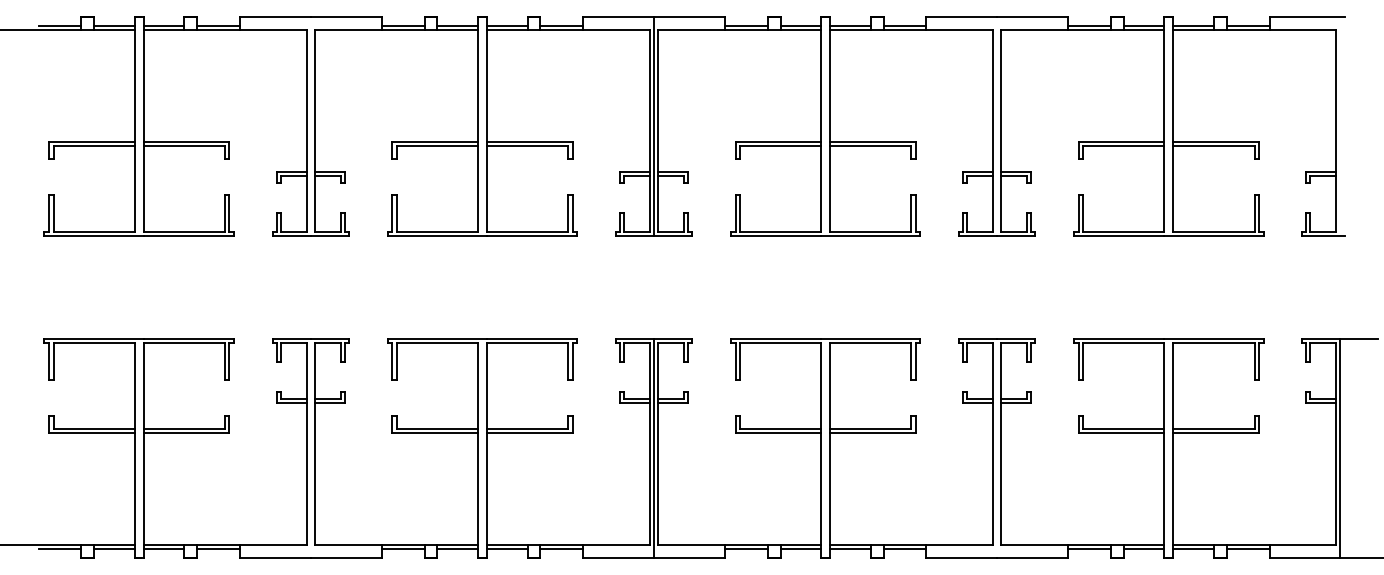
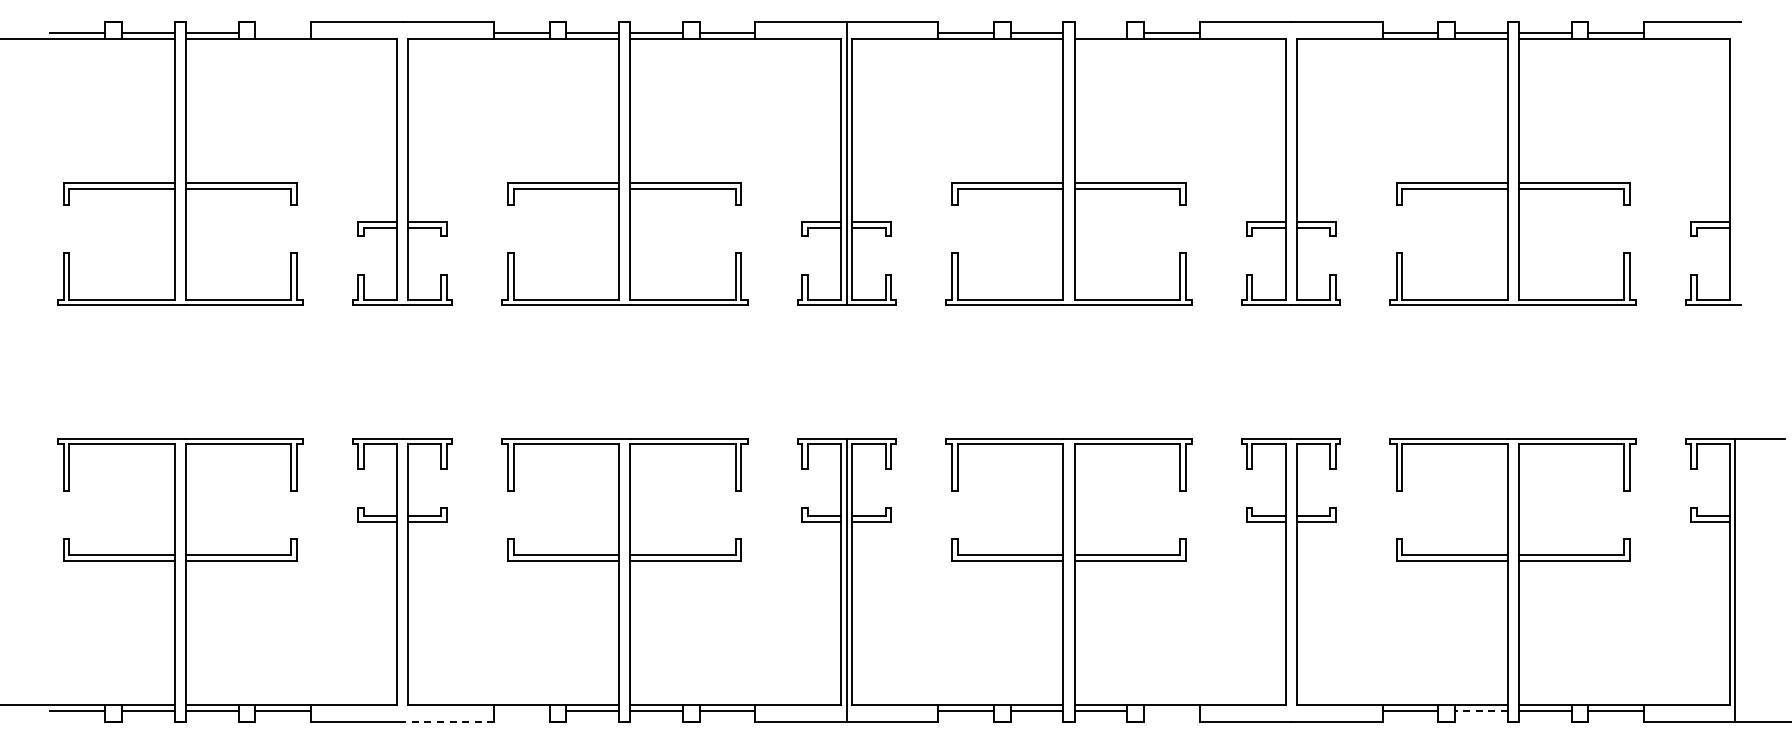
line: (218, 26) -> (282, 33), removed
line: (849, 26) -> (1100, 33), removed
line: (402, 548) -> (521, 710), removed
line: (904, 548) -> (1171, 710), removed
line: (1143, 548) -> (1480, 710), solid -> dashed
line: (346, 557) -> (448, 721), solid -> dashed

